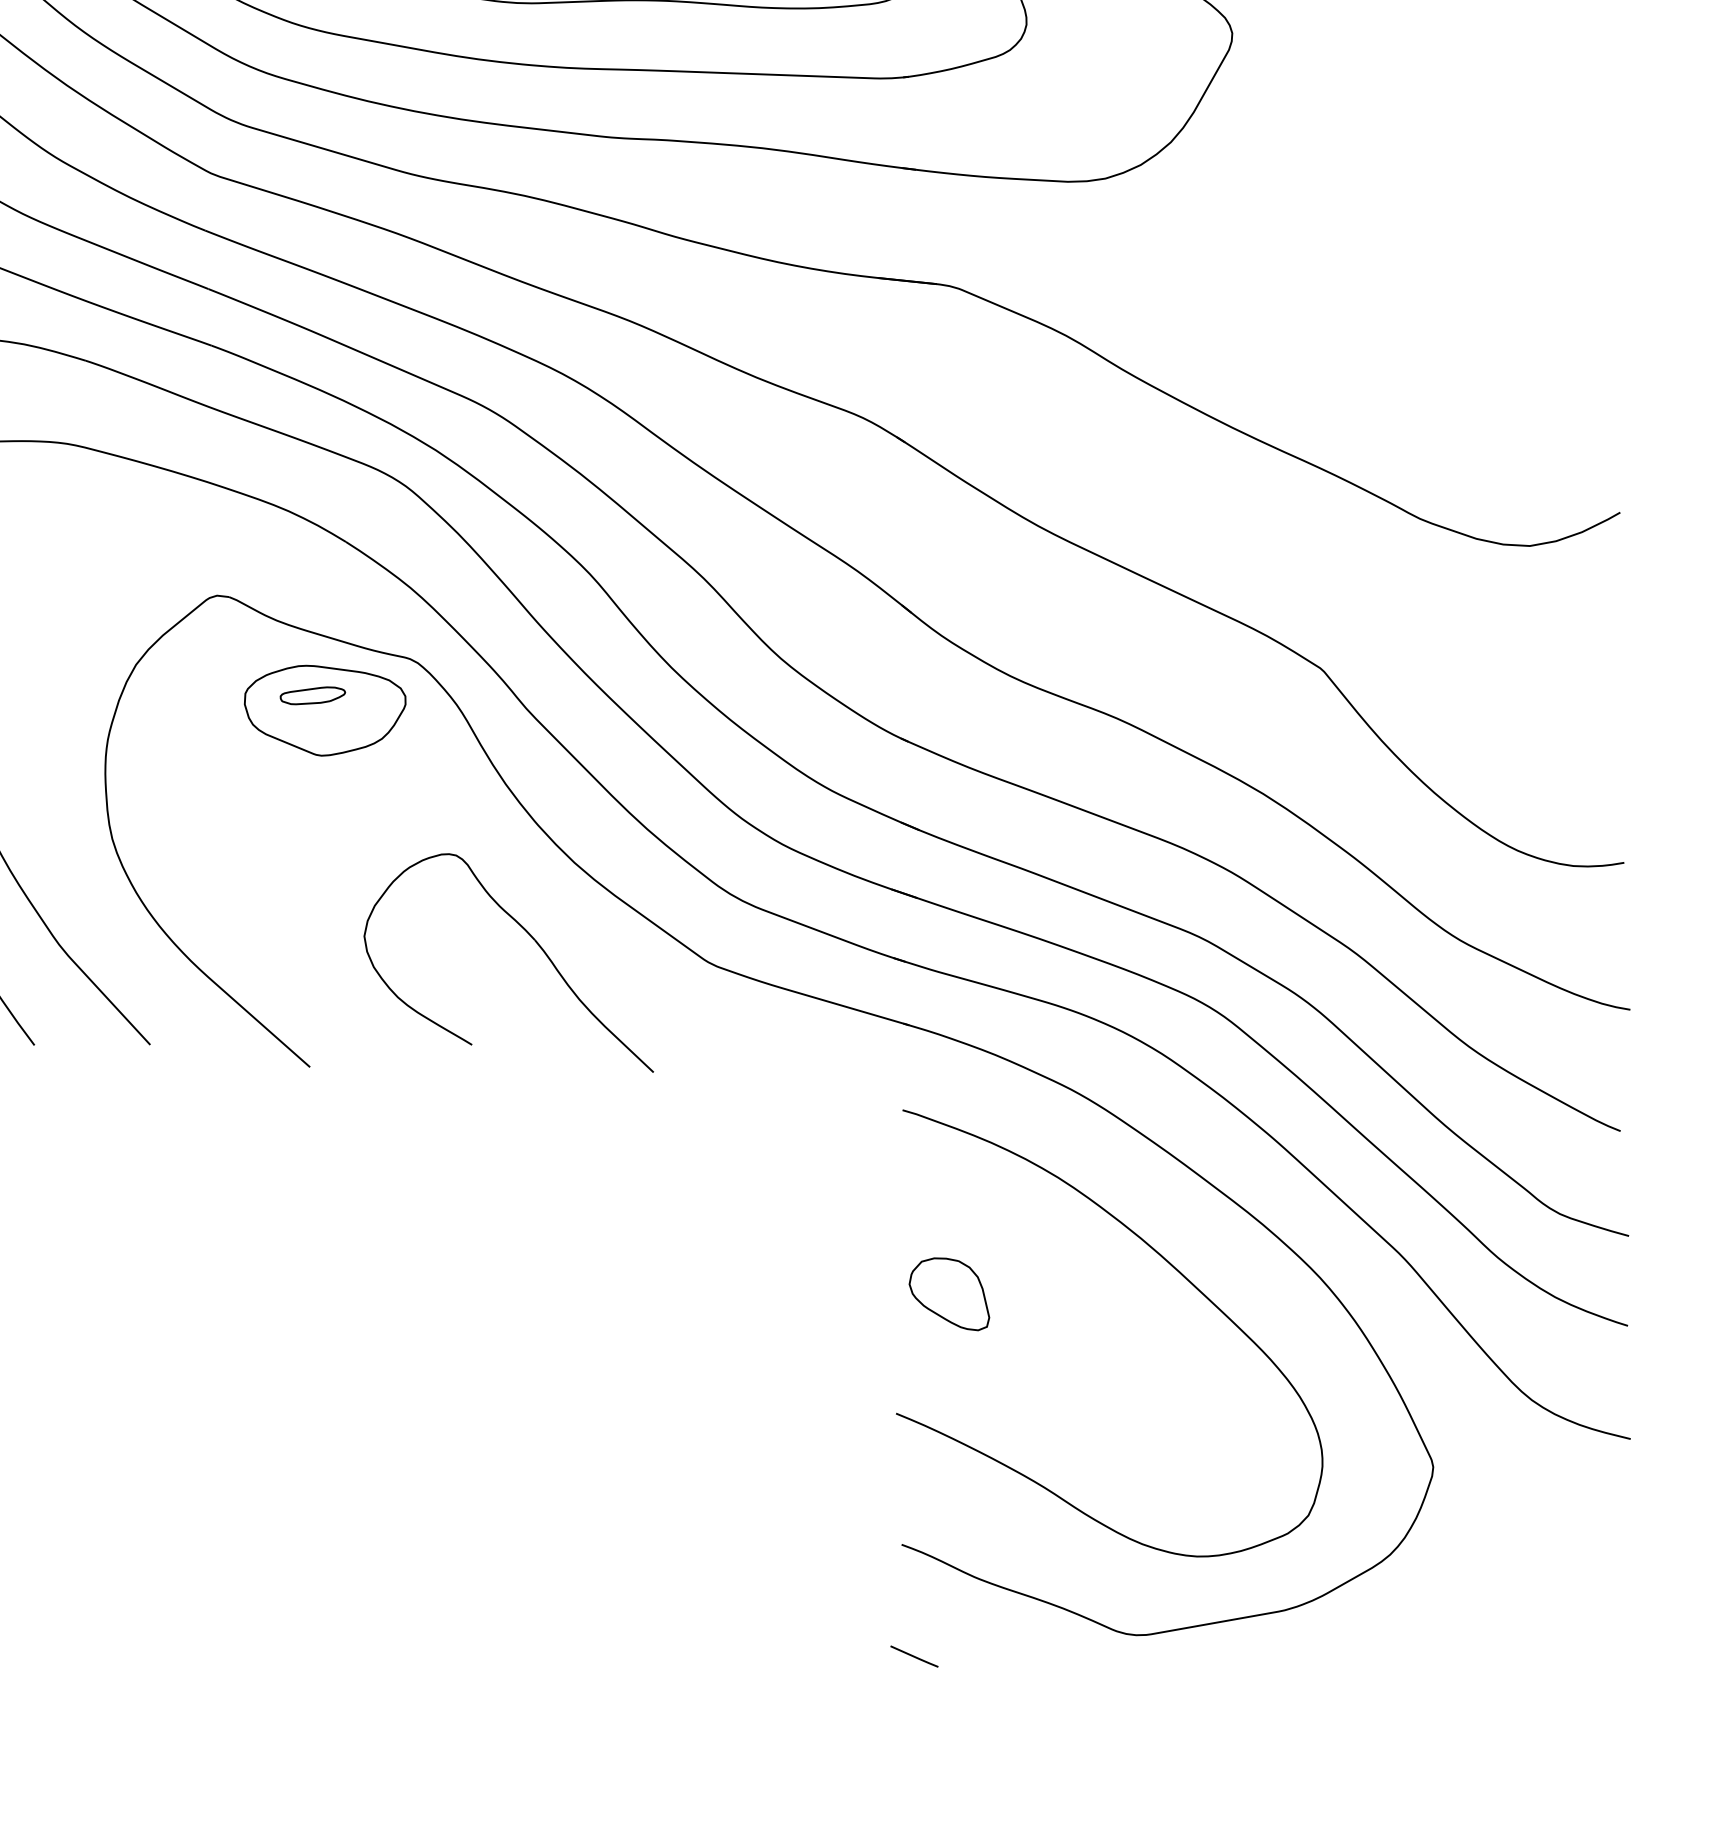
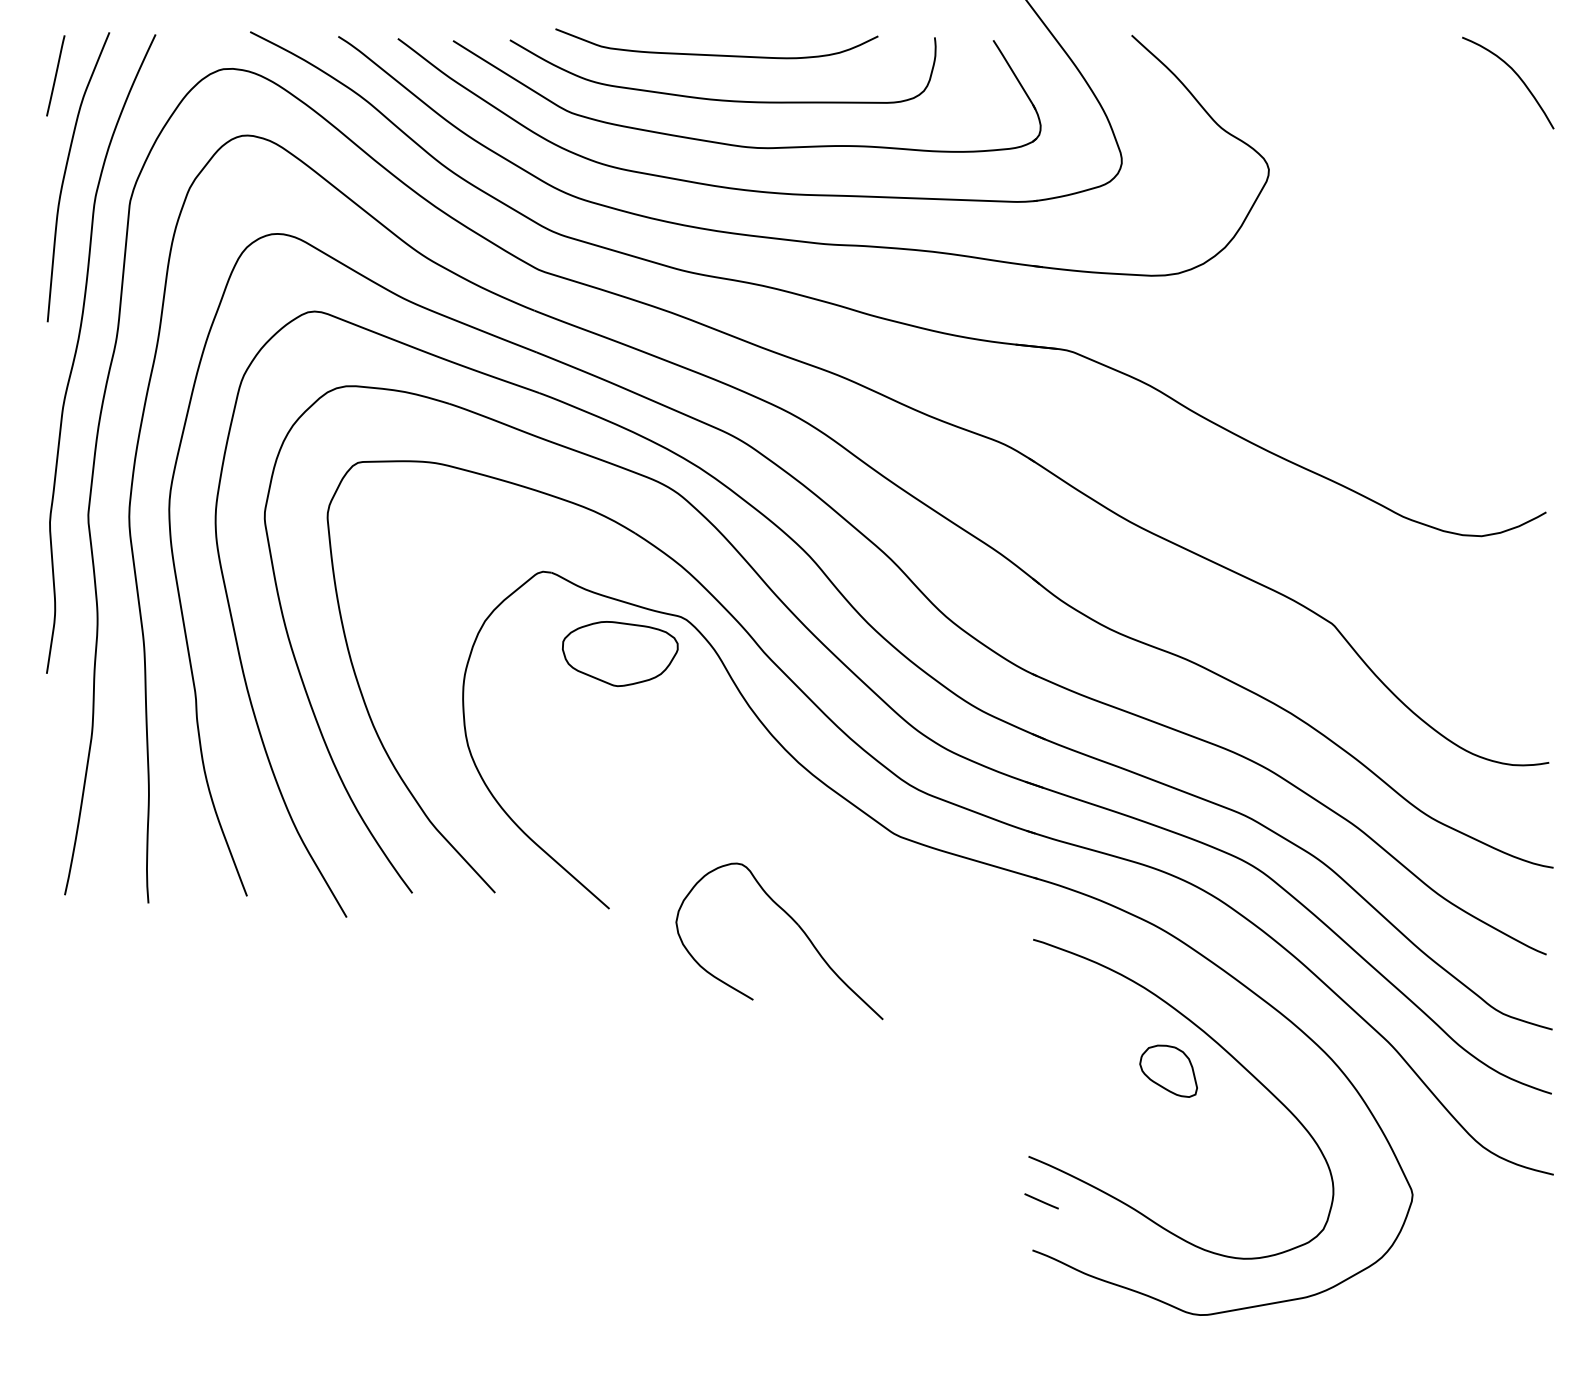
part: (312, 696) -> (611, 643), removed
part: (536, 944) -> (799, 928), moved
part: (949, 1293) -> (1168, 1070), moved
line: (914, 1656) -> (1041, 1201), moved

